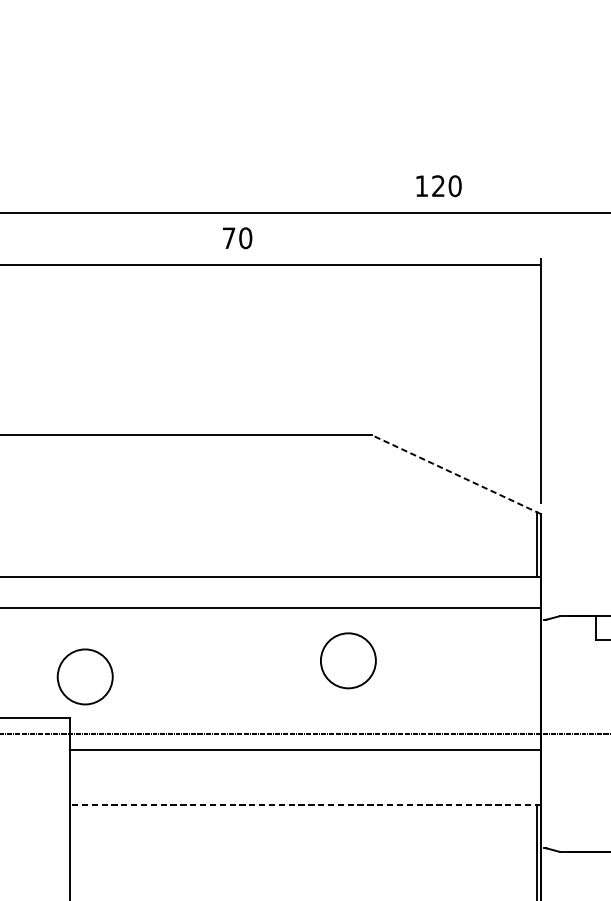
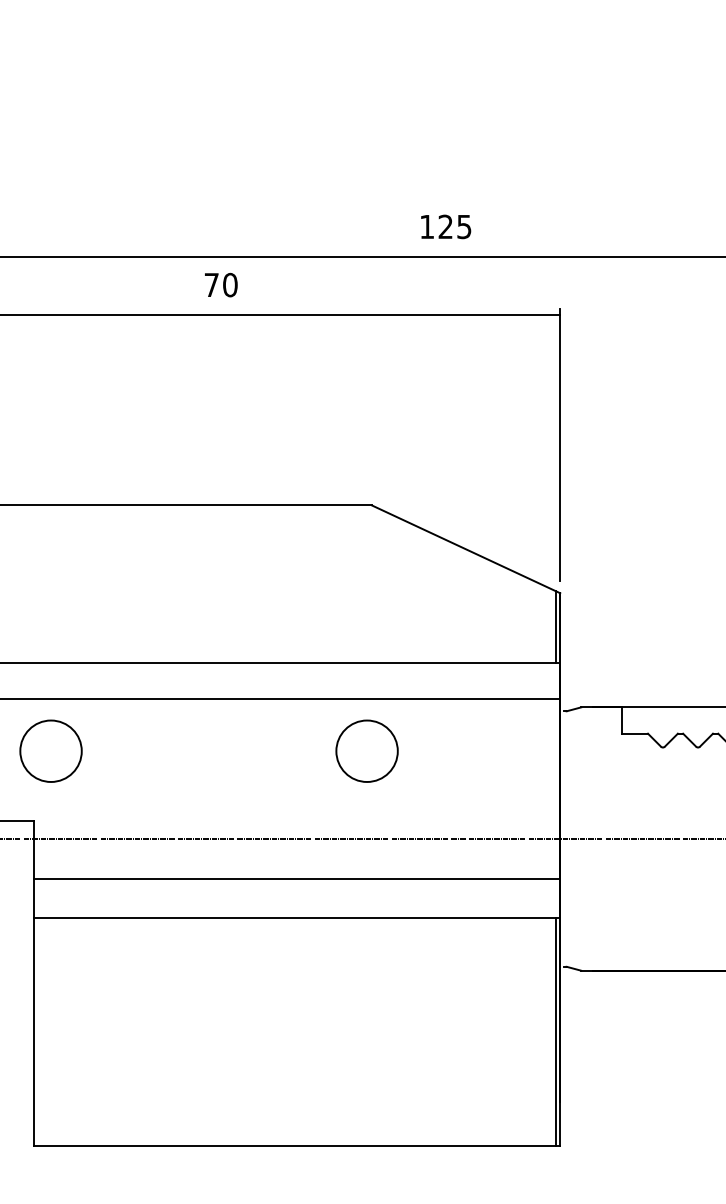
text: (455, 185) -> (464, 226), 120 -> 125
line: (457, 474) -> (466, 549), dashed -> solid
circle: (347, 660) -> (366, 750), moved
circle: (84, 676) -> (50, 750), moved
line: (304, 749) -> (296, 878), moved
line: (304, 805) -> (296, 918), dashed -> solid

